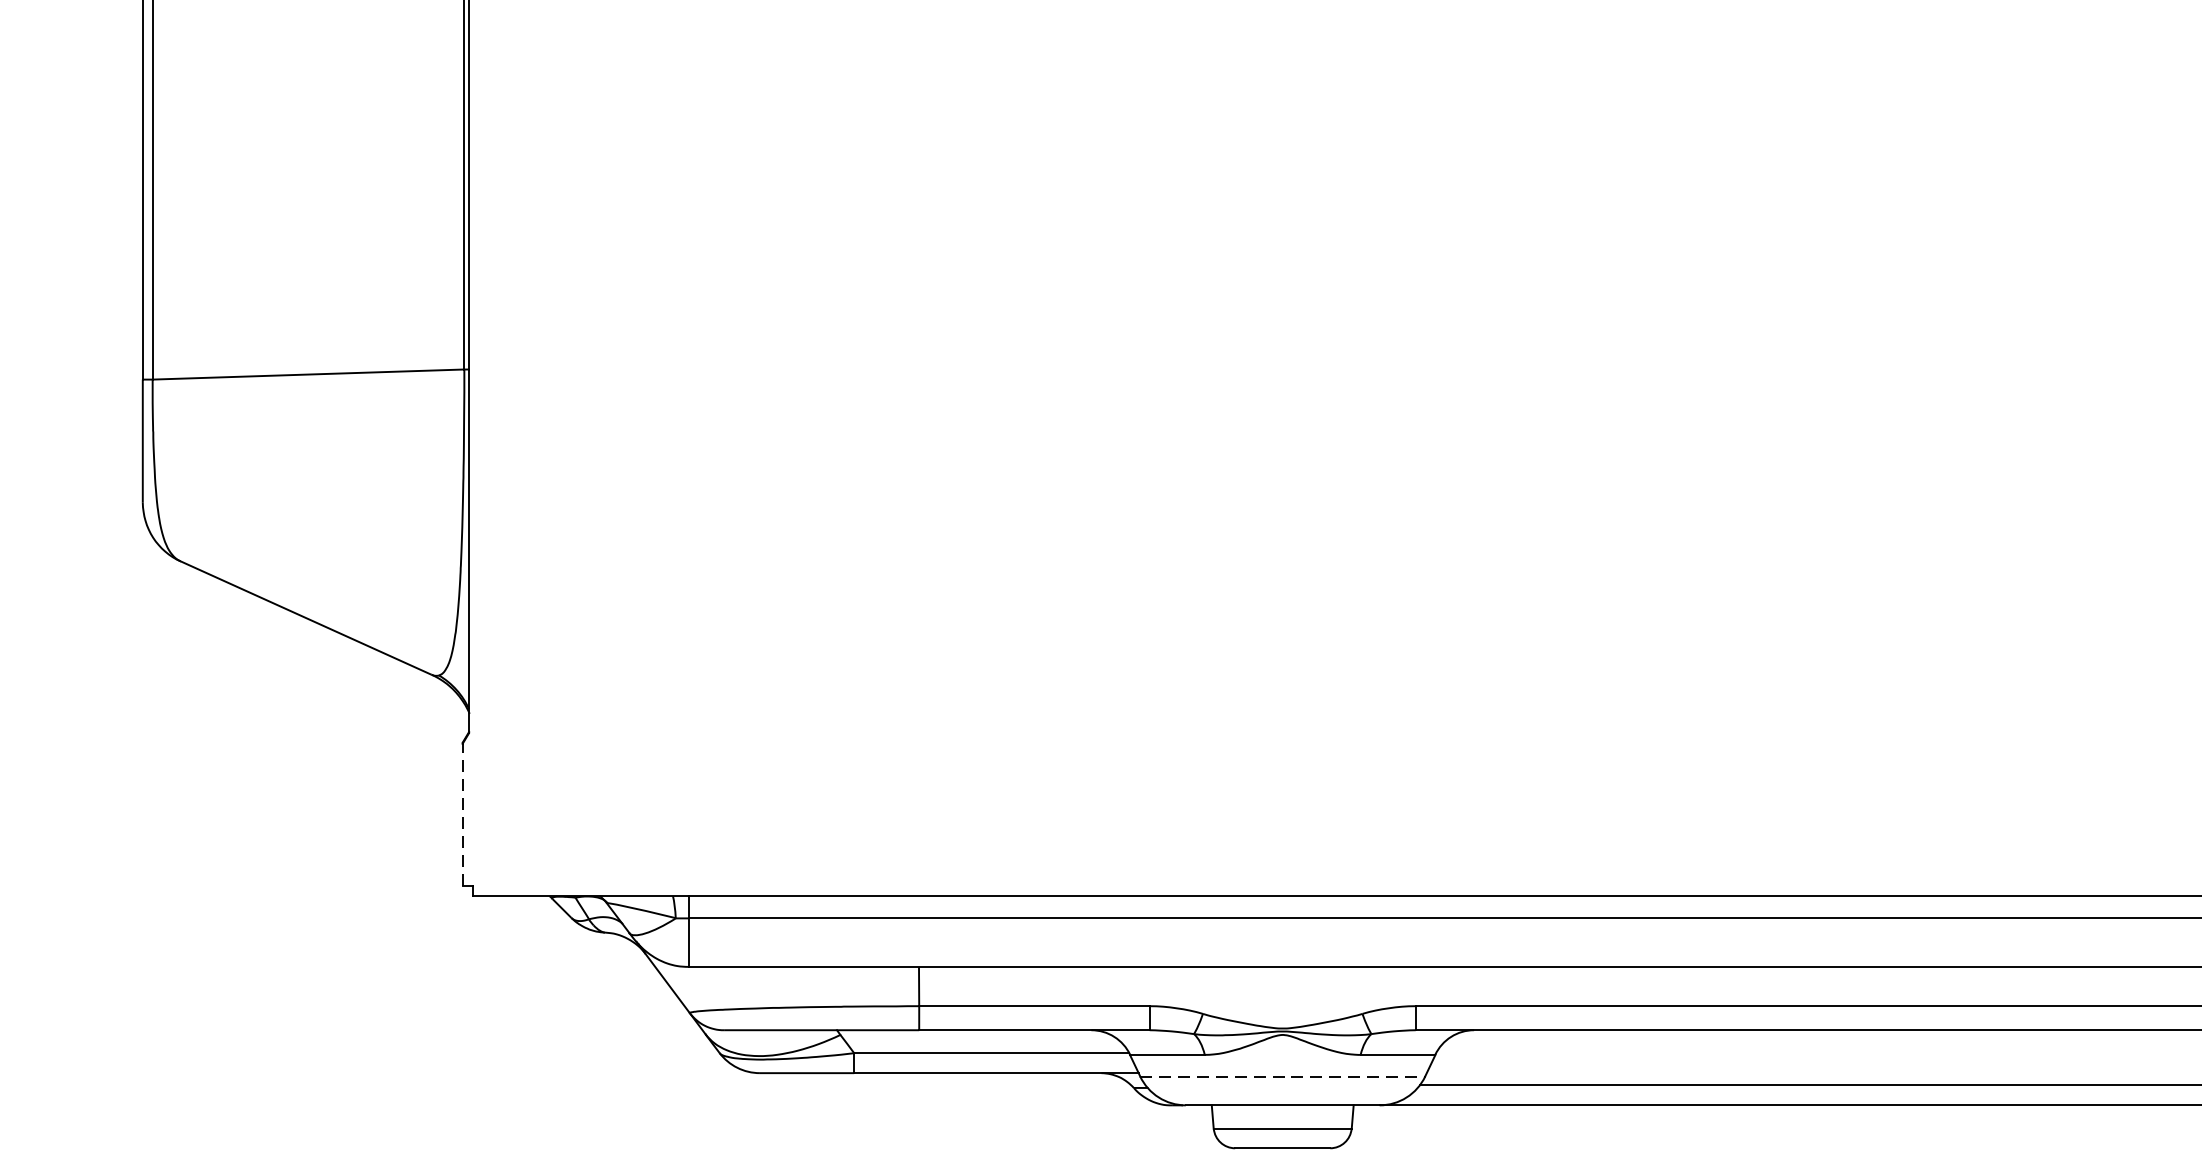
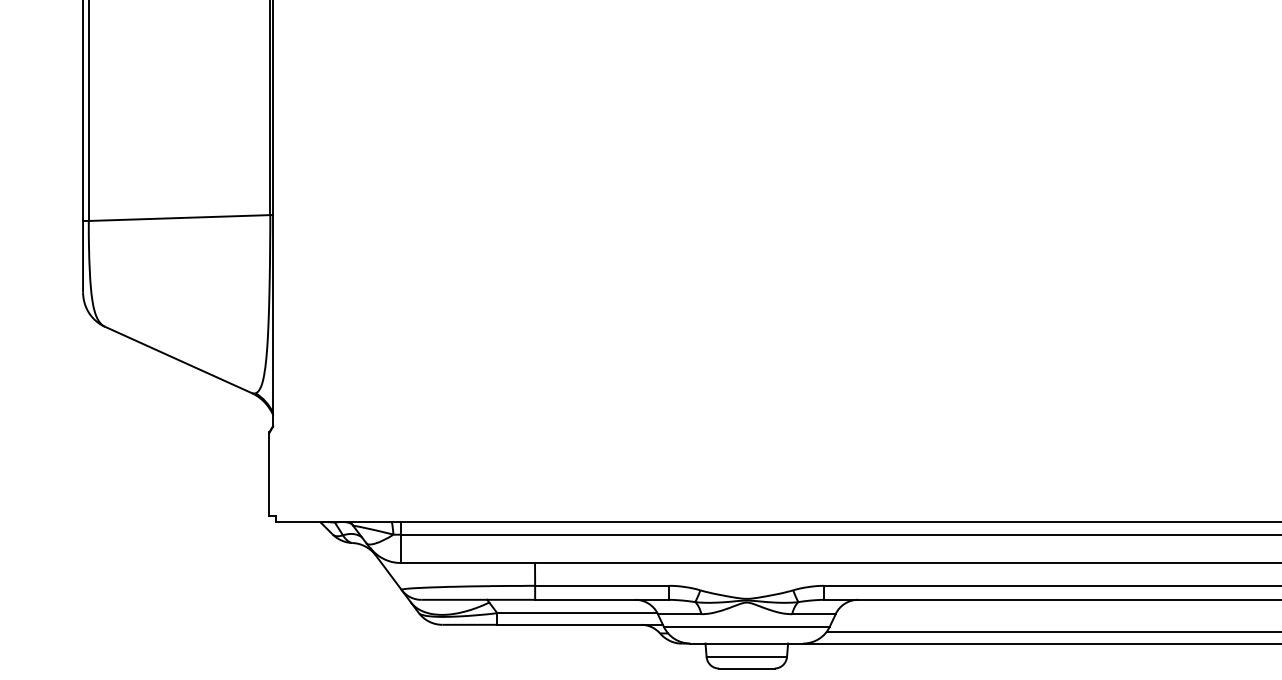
line: (462, 813) -> (269, 473), dashed -> solid
line: (1282, 1076) -> (746, 626), dashed -> solid

